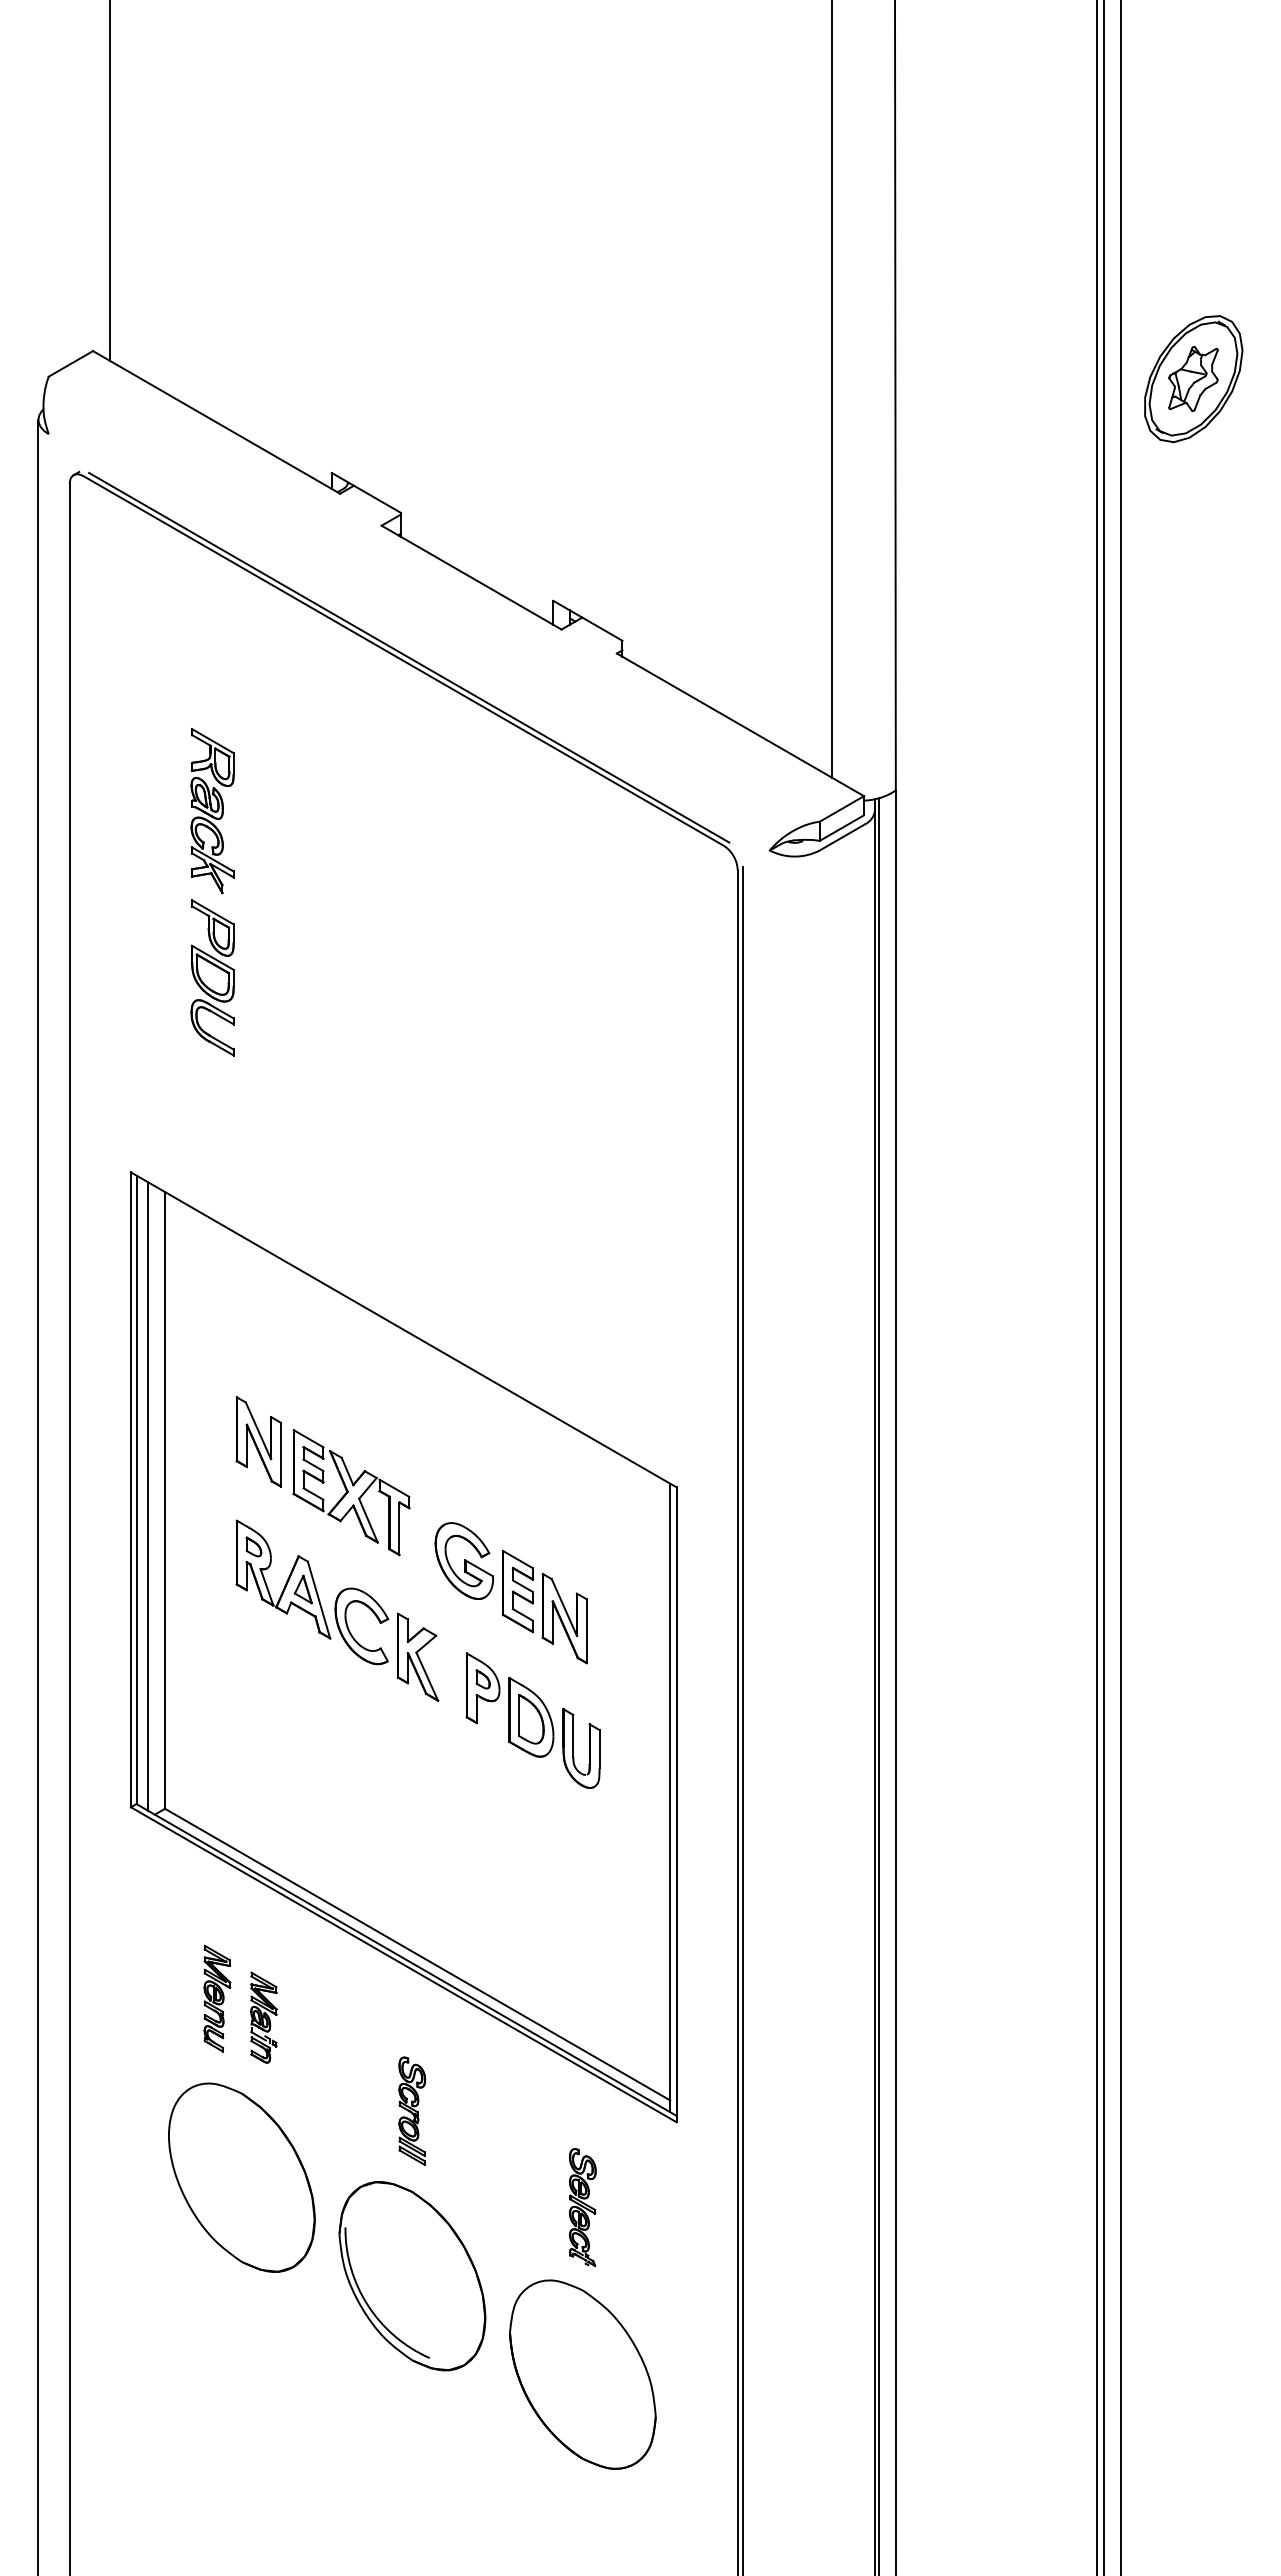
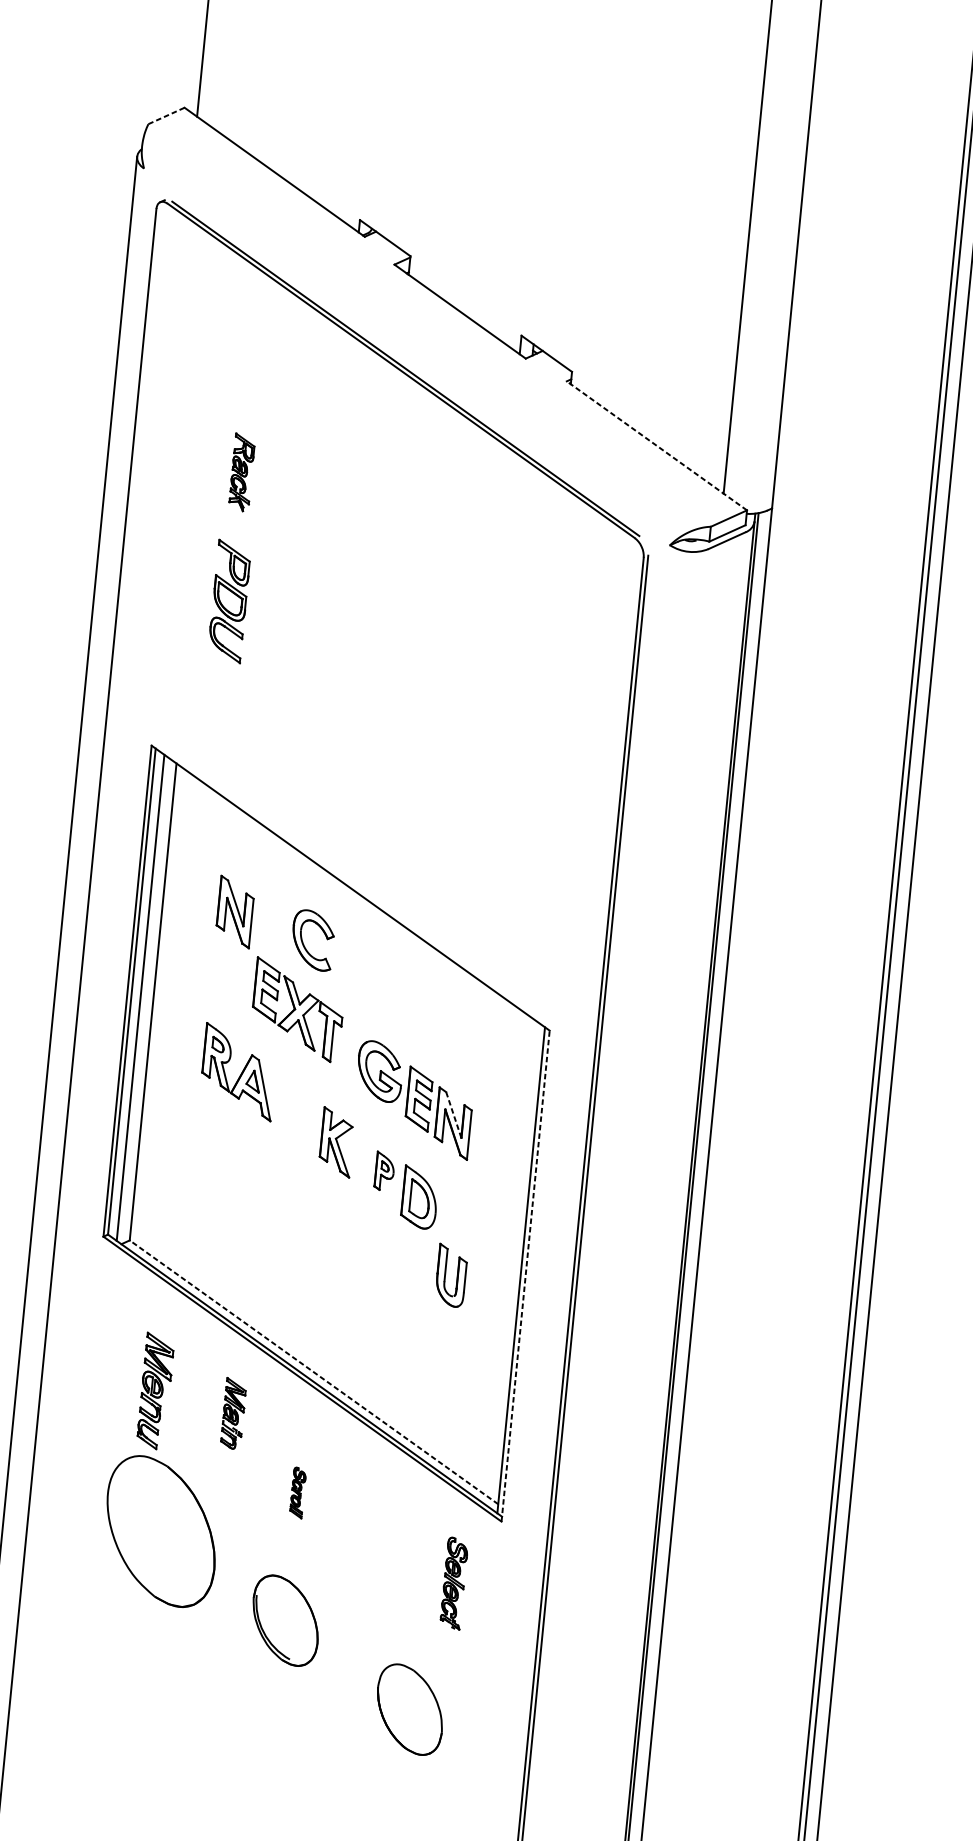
line: (70, 363) -> (166, 115), solid -> dashed
line: (740, 724) -> (656, 445), solid -> dashed
part: (212, 811) -> (242, 472), size x0.6
part: (258, 1441) -> (234, 911), moved
line: (564, 1607) -> (453, 1115), solid -> dashed
part: (350, 1631) -> (303, 943), moved
part: (482, 1688) -> (384, 1171), size x0.7
part: (573, 1748) -> (445, 1275), moved
line: (676, 1804) -> (525, 1275), solid -> dashed
line: (417, 1954) -> (313, 1372), solid -> dashed
part: (217, 1998) -> (155, 1391), size x1.4
part: (263, 2017) -> (233, 1413), moved
part: (412, 2110) -> (298, 1492), size x0.6
part: (582, 2207) -> (454, 1583), moved
part: (412, 2276) -> (285, 1620), size x0.6
part: (582, 2374) -> (409, 1709), size x0.6

